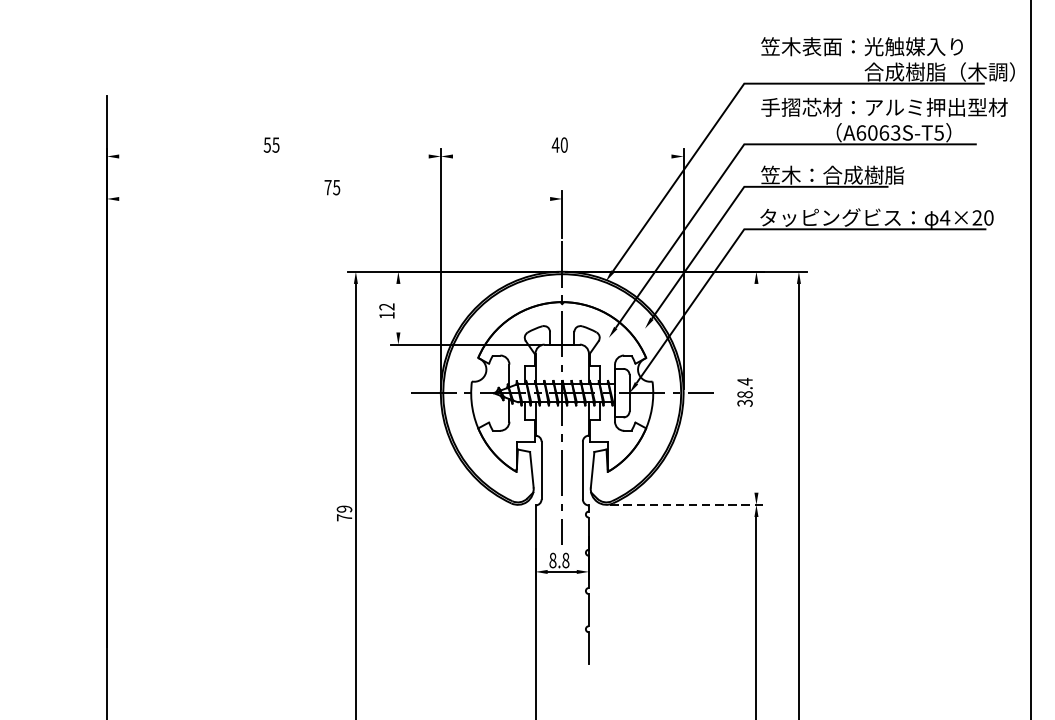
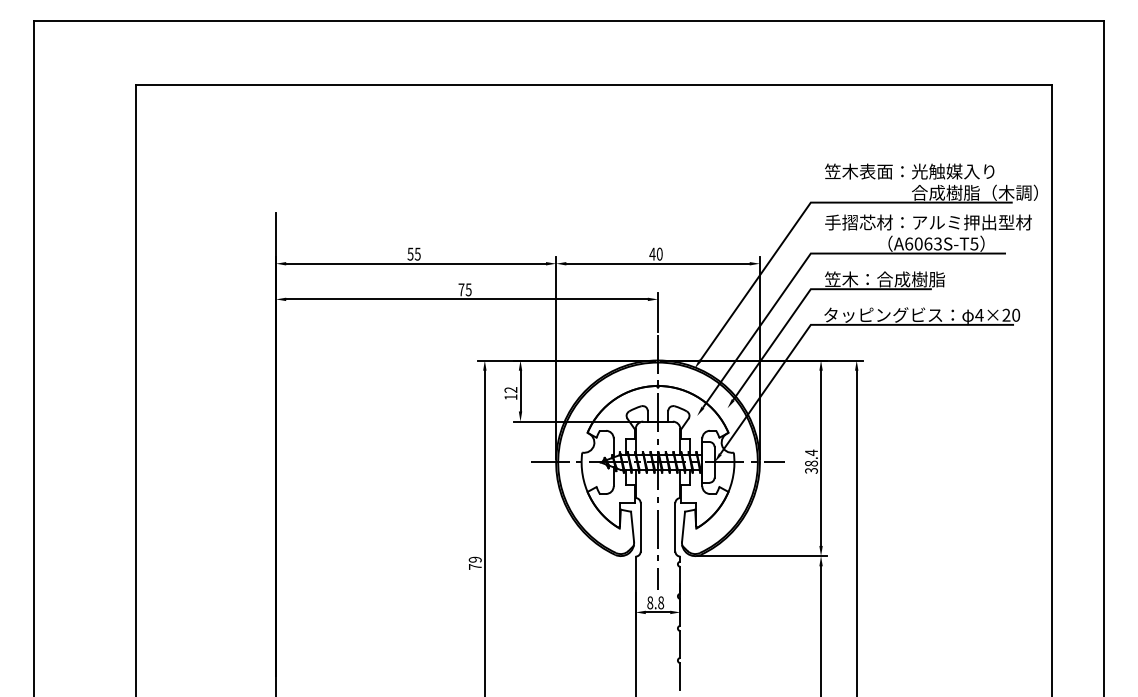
line: (273, 156) -> (415, 263), added
line: (561, 156) -> (657, 263), added
line: (334, 199) -> (466, 299), added
line: (398, 307) -> (520, 390), added
line: (756, 387) -> (821, 457), added
line: (687, 505) -> (763, 556), dashed -> solid

